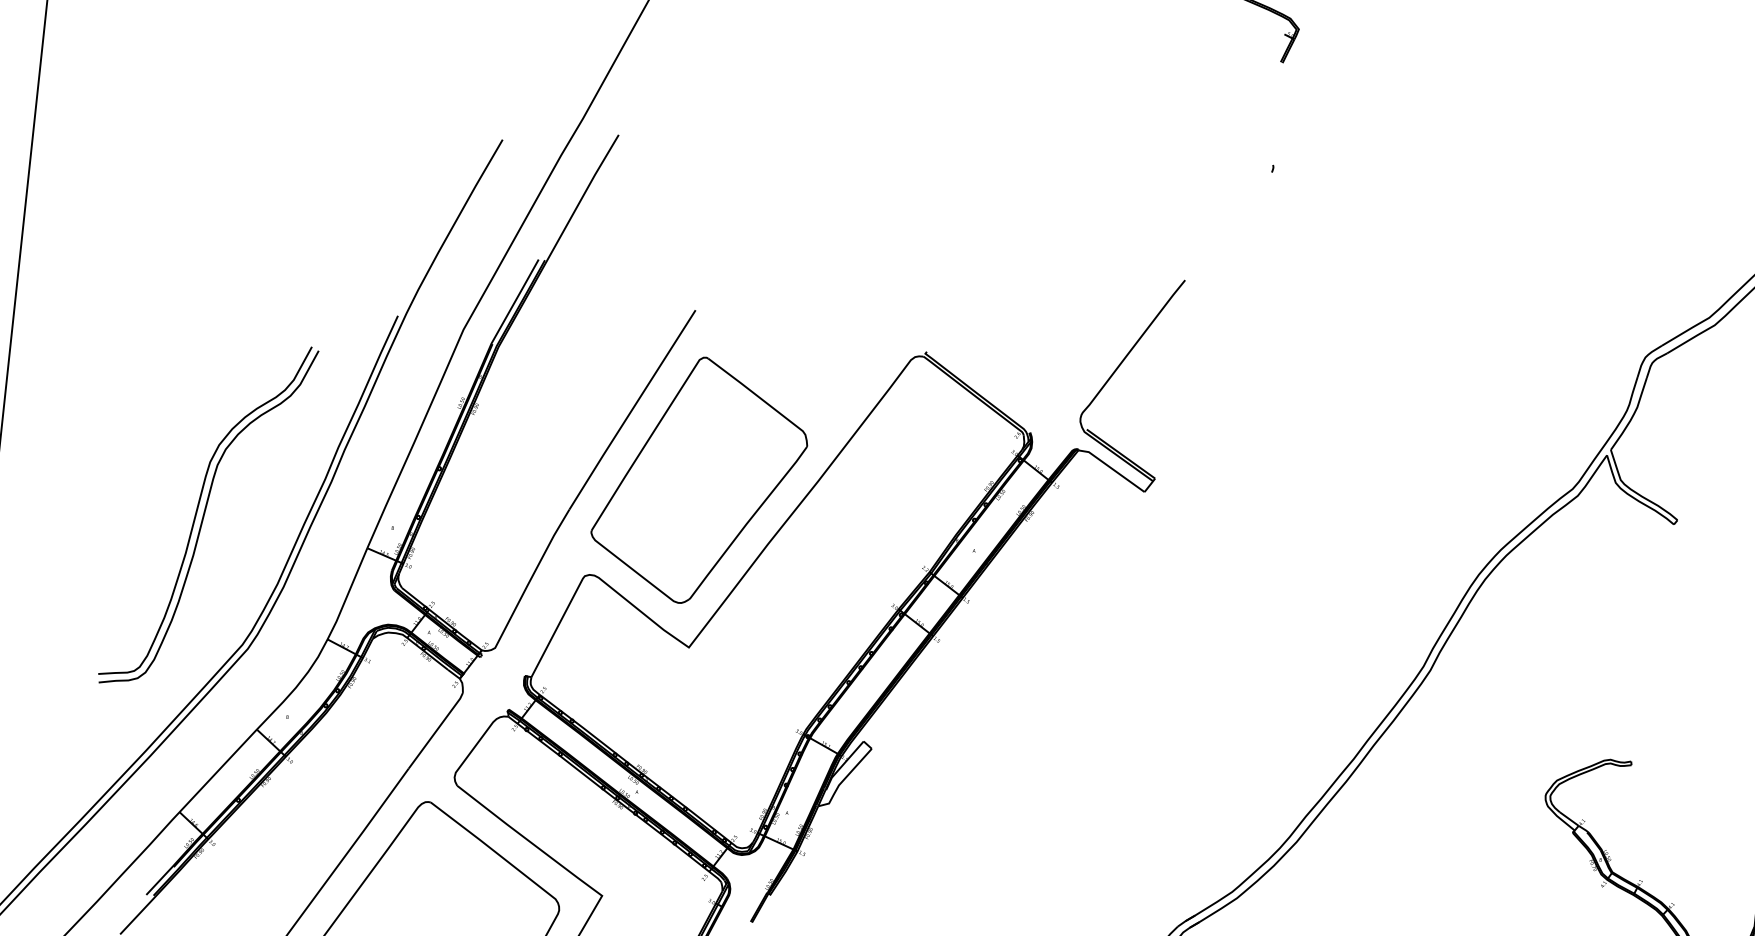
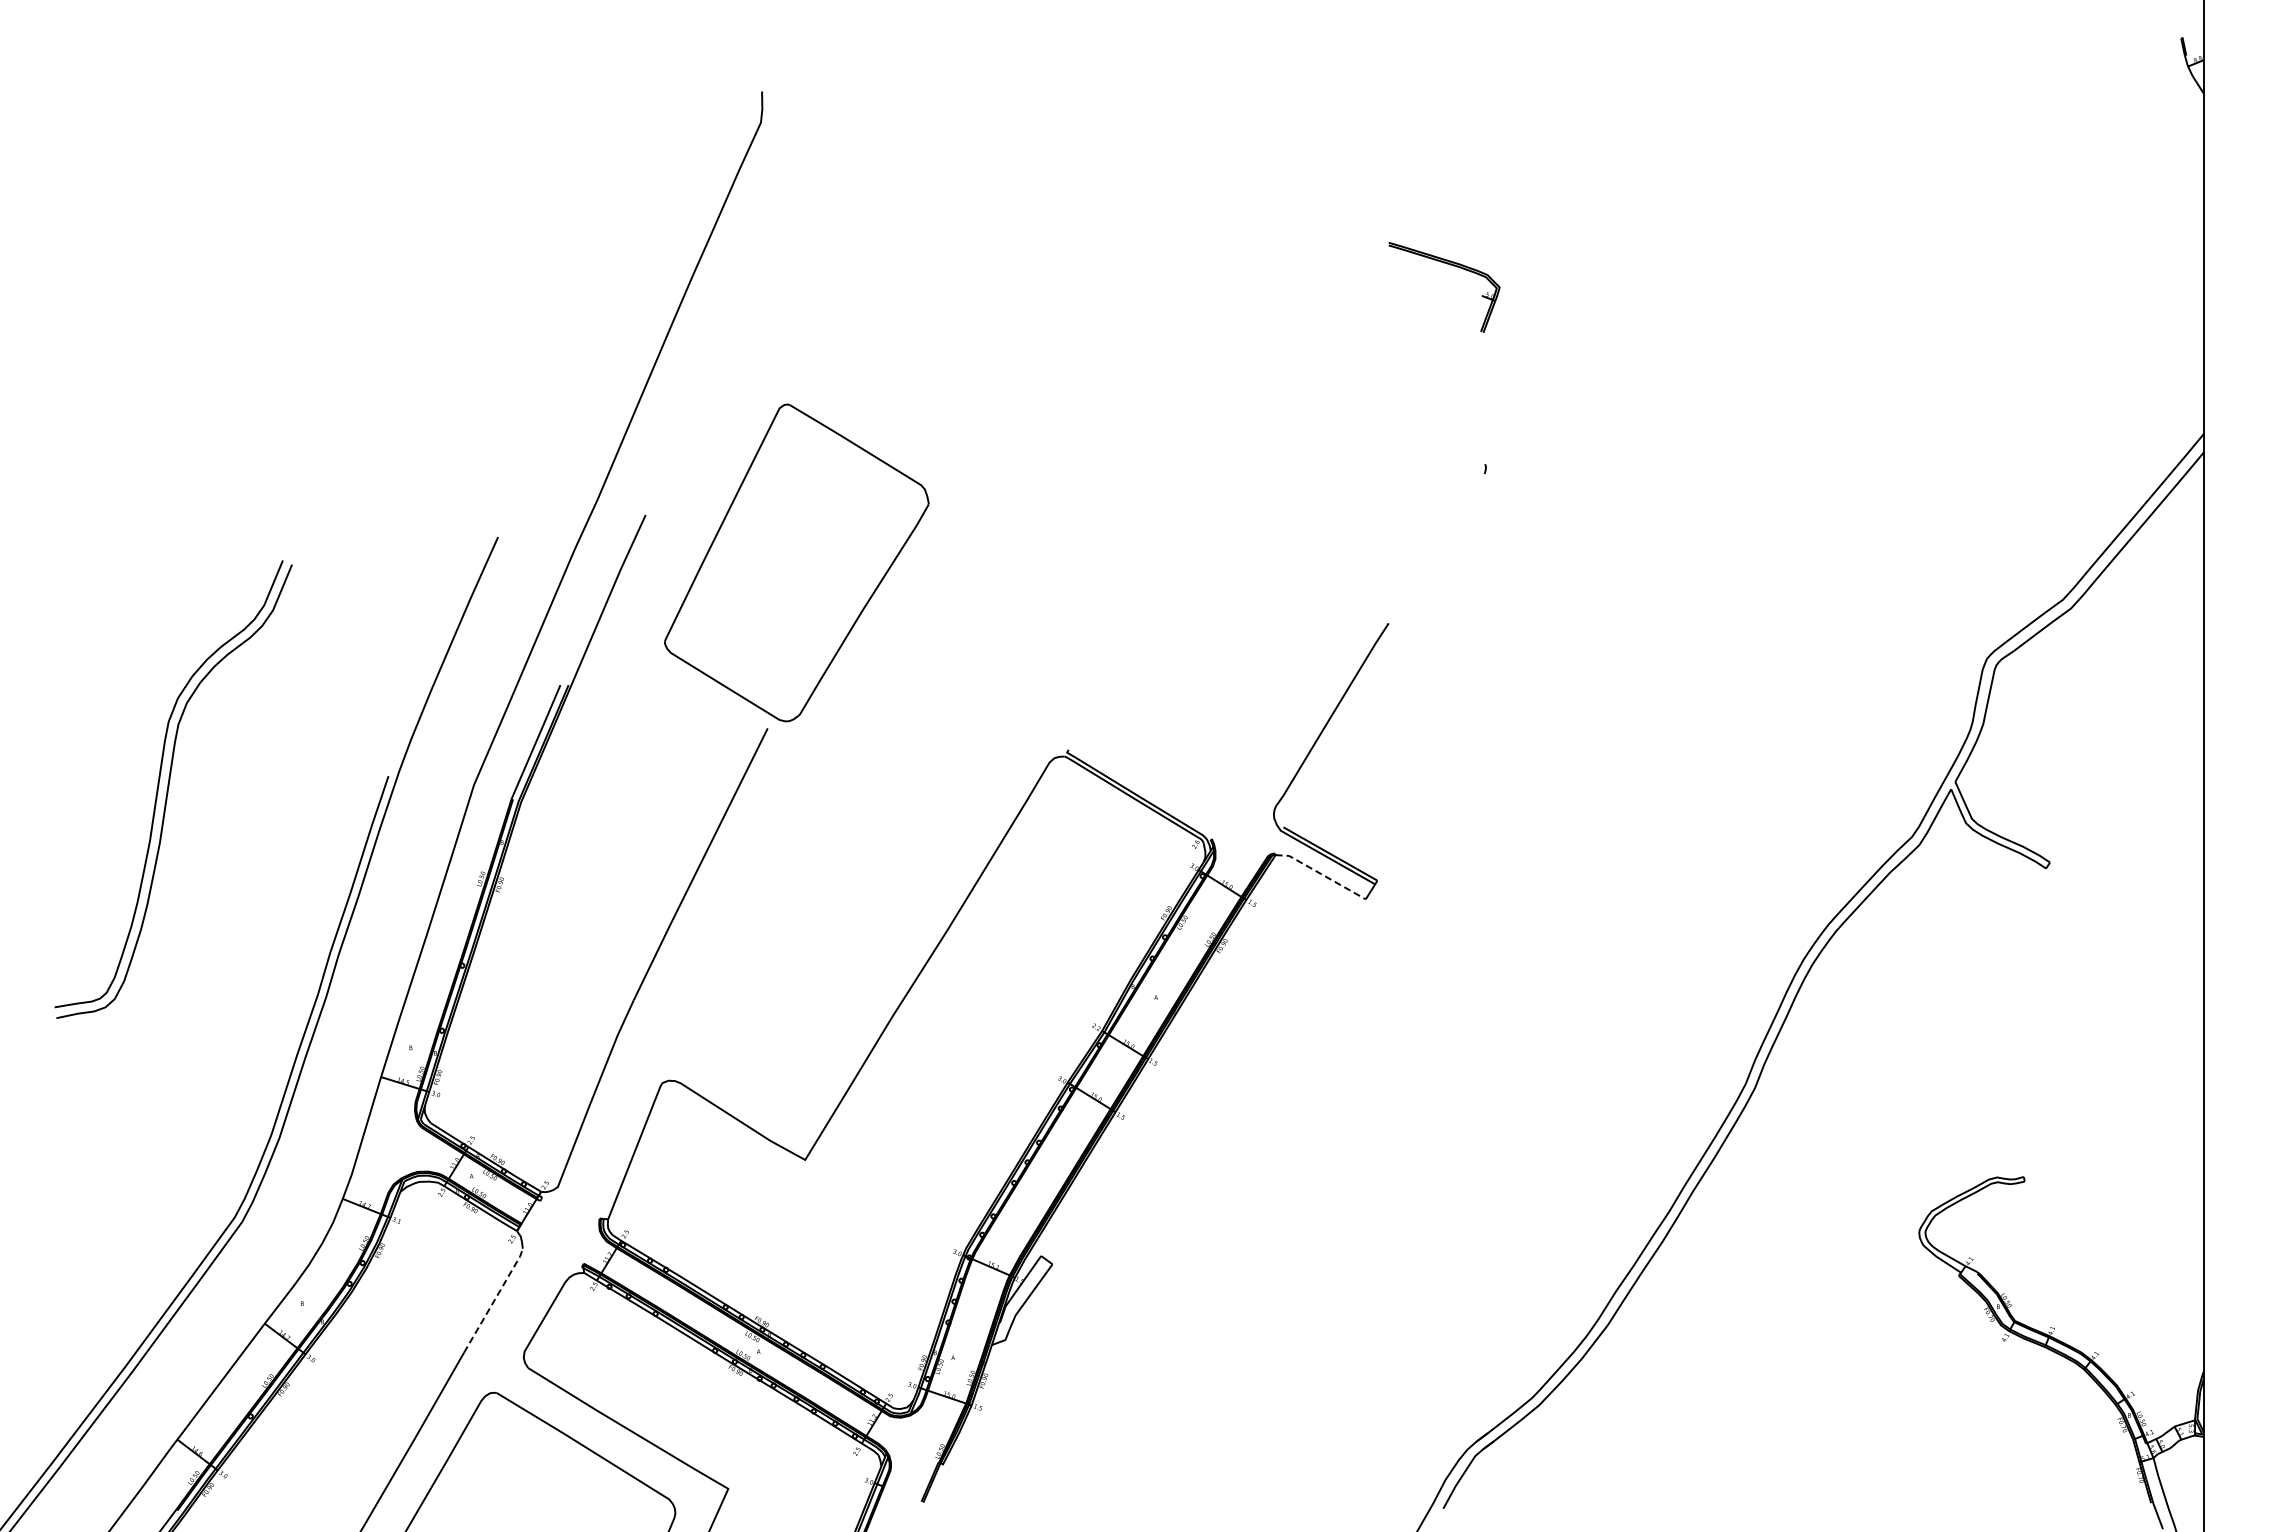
line: (1112, 468) -> (1321, 873), solid -> dashed
part: (699, 480) -> (796, 562), moved
part: (208, 515) -> (173, 789), moved
line: (436, 730) -> (494, 1300), solid -> dashed

